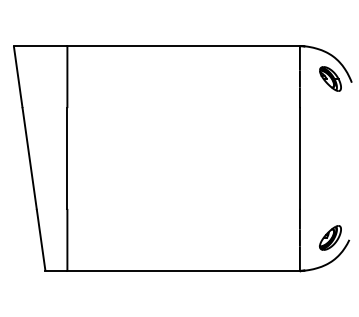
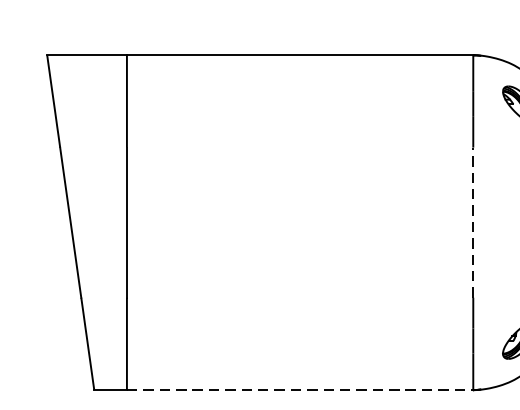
line: (299, 158) -> (472, 222), solid -> dashed
line: (184, 270) -> (301, 389), solid -> dashed

